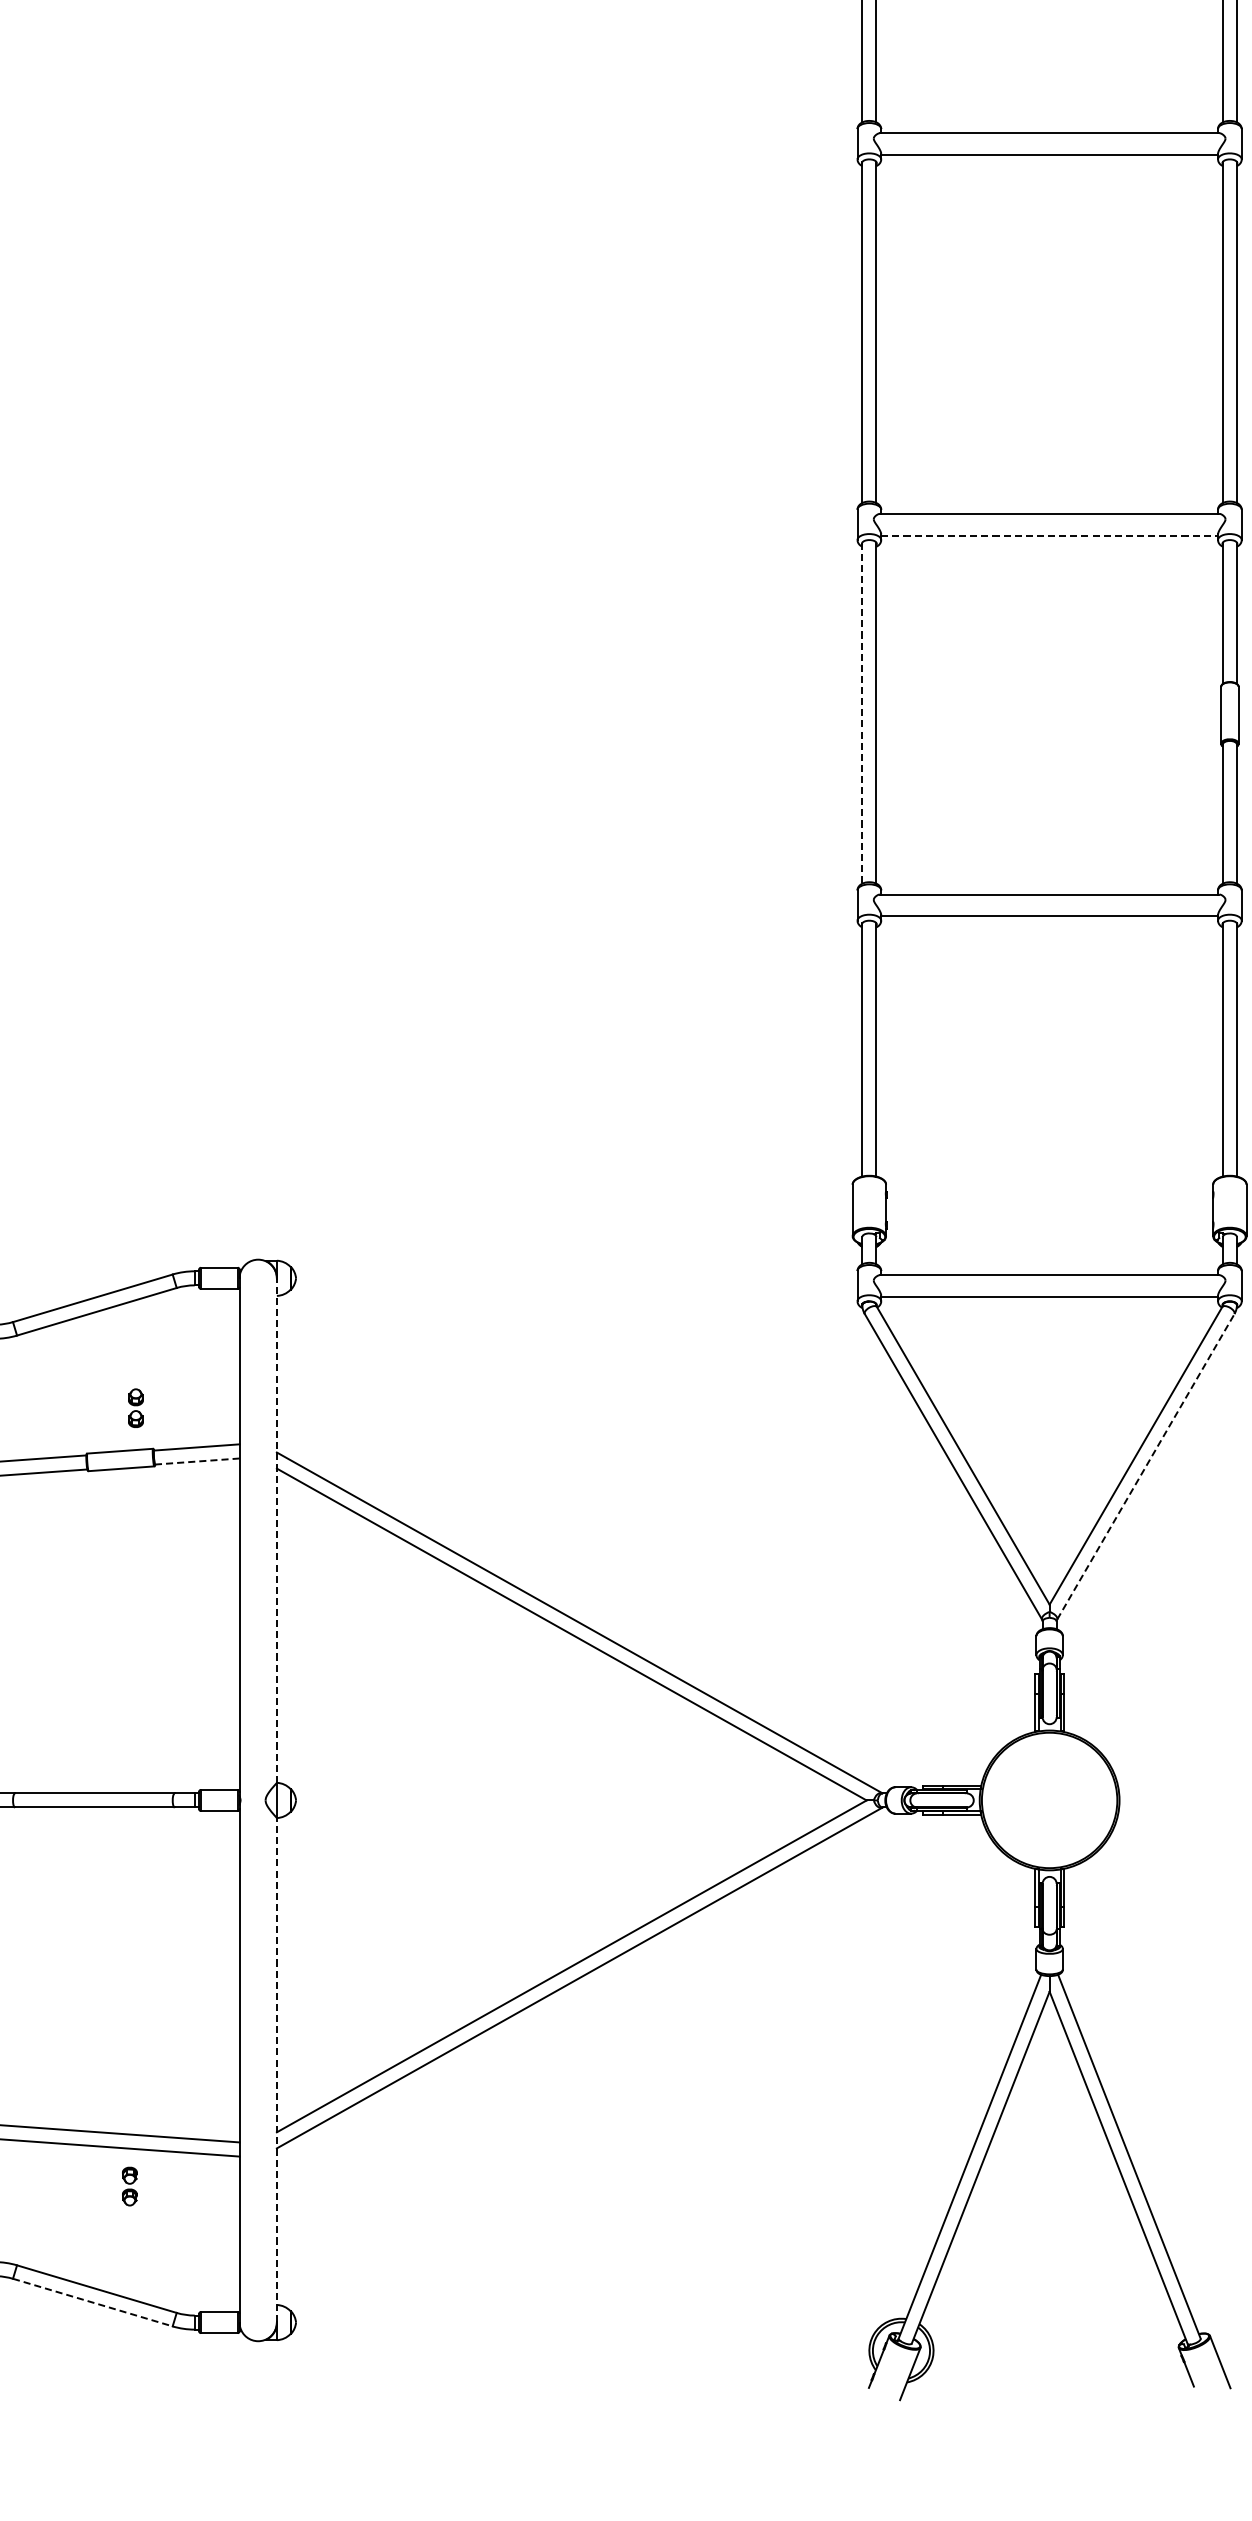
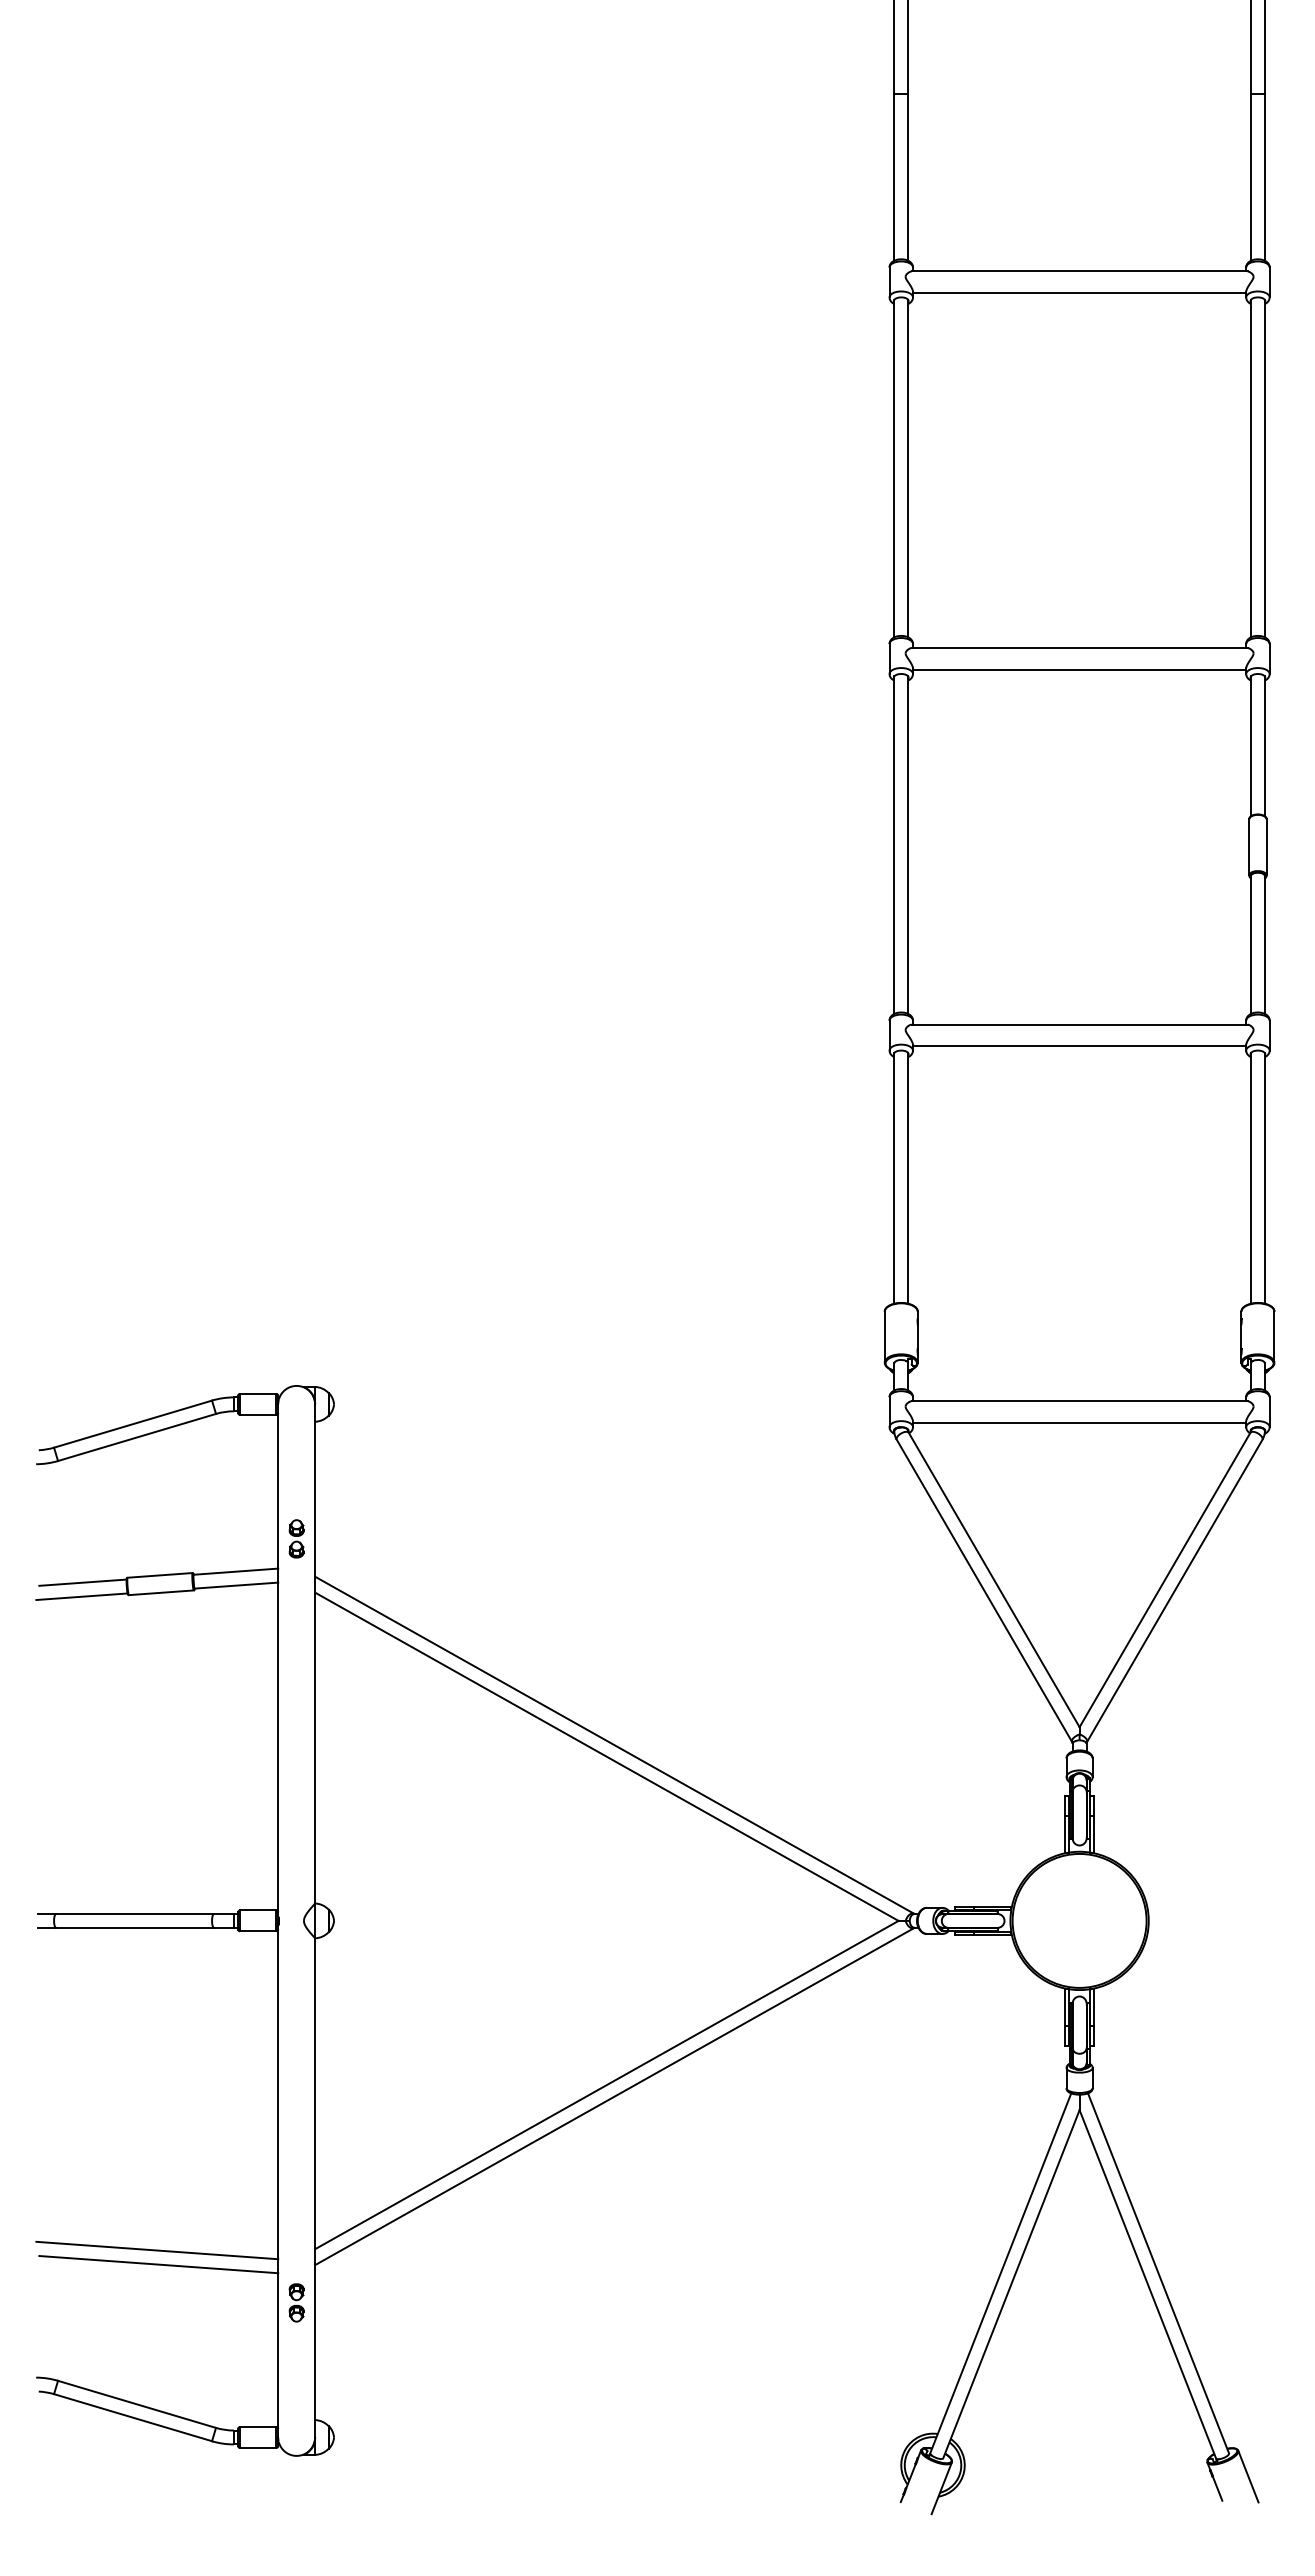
line: (1049, 535) -> (1079, 669), dashed -> solid
line: (862, 713) -> (894, 845), dashed -> solid
part: (135, 1407) -> (296, 1538), moved
line: (197, 1461) -> (236, 1585), dashed -> solid
line: (1145, 1466) -> (1174, 1590), dashed -> solid
line: (277, 1530) -> (315, 1653), dashed -> solid
line: (277, 2069) -> (315, 2187), dashed -> solid
part: (129, 2186) -> (296, 2302), moved
line: (93, 2302) -> (133, 2417), dashed -> solid

